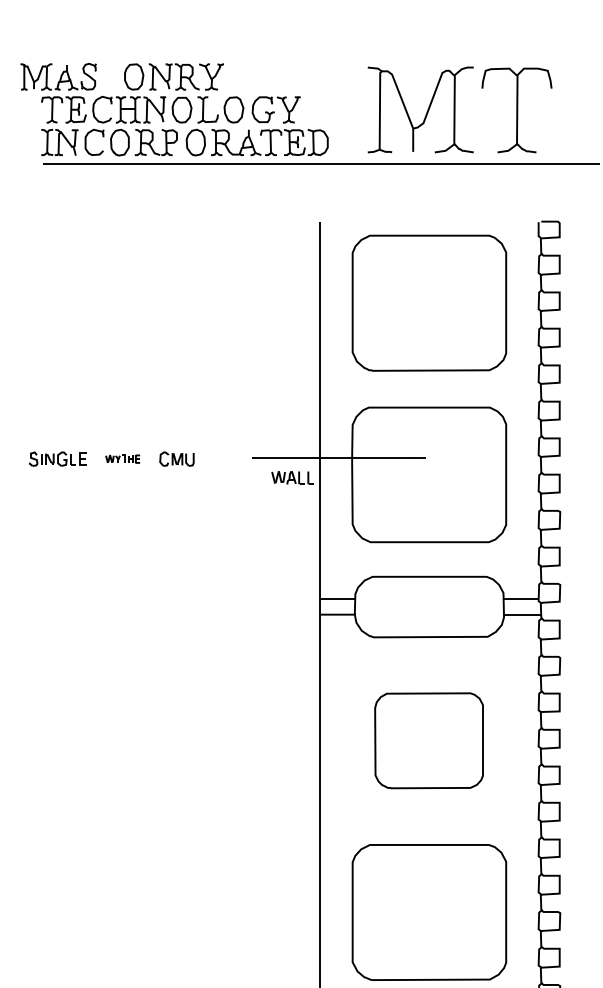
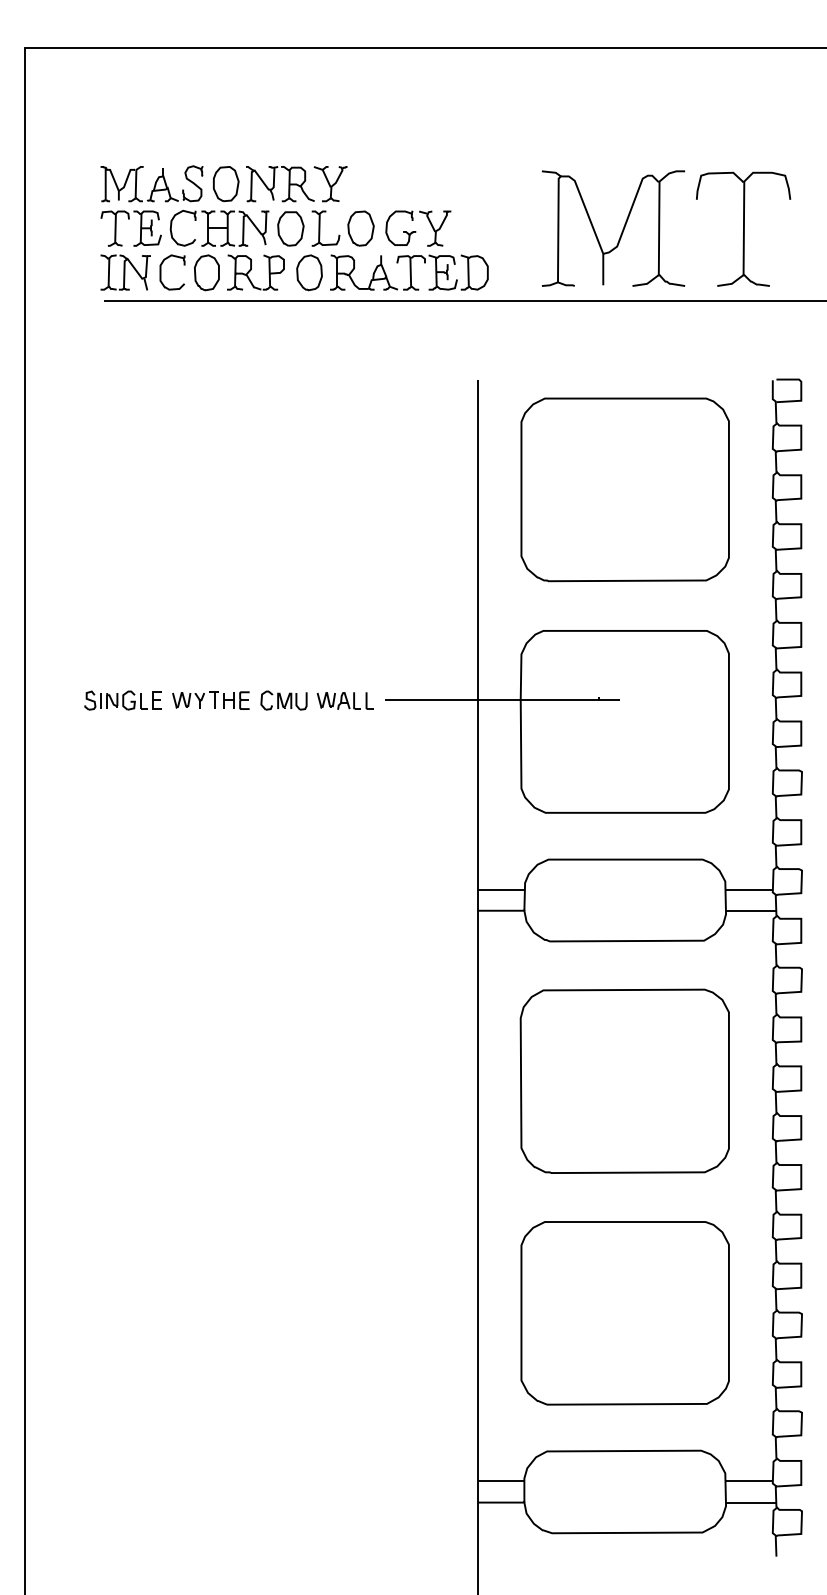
part: (58, 76) -> (151, 183), moved
part: (122, 459) -> (210, 700), size x1.67
part: (292, 477) -> (344, 700), moved
part: (428, 740) -> (624, 1080), size x1.43

